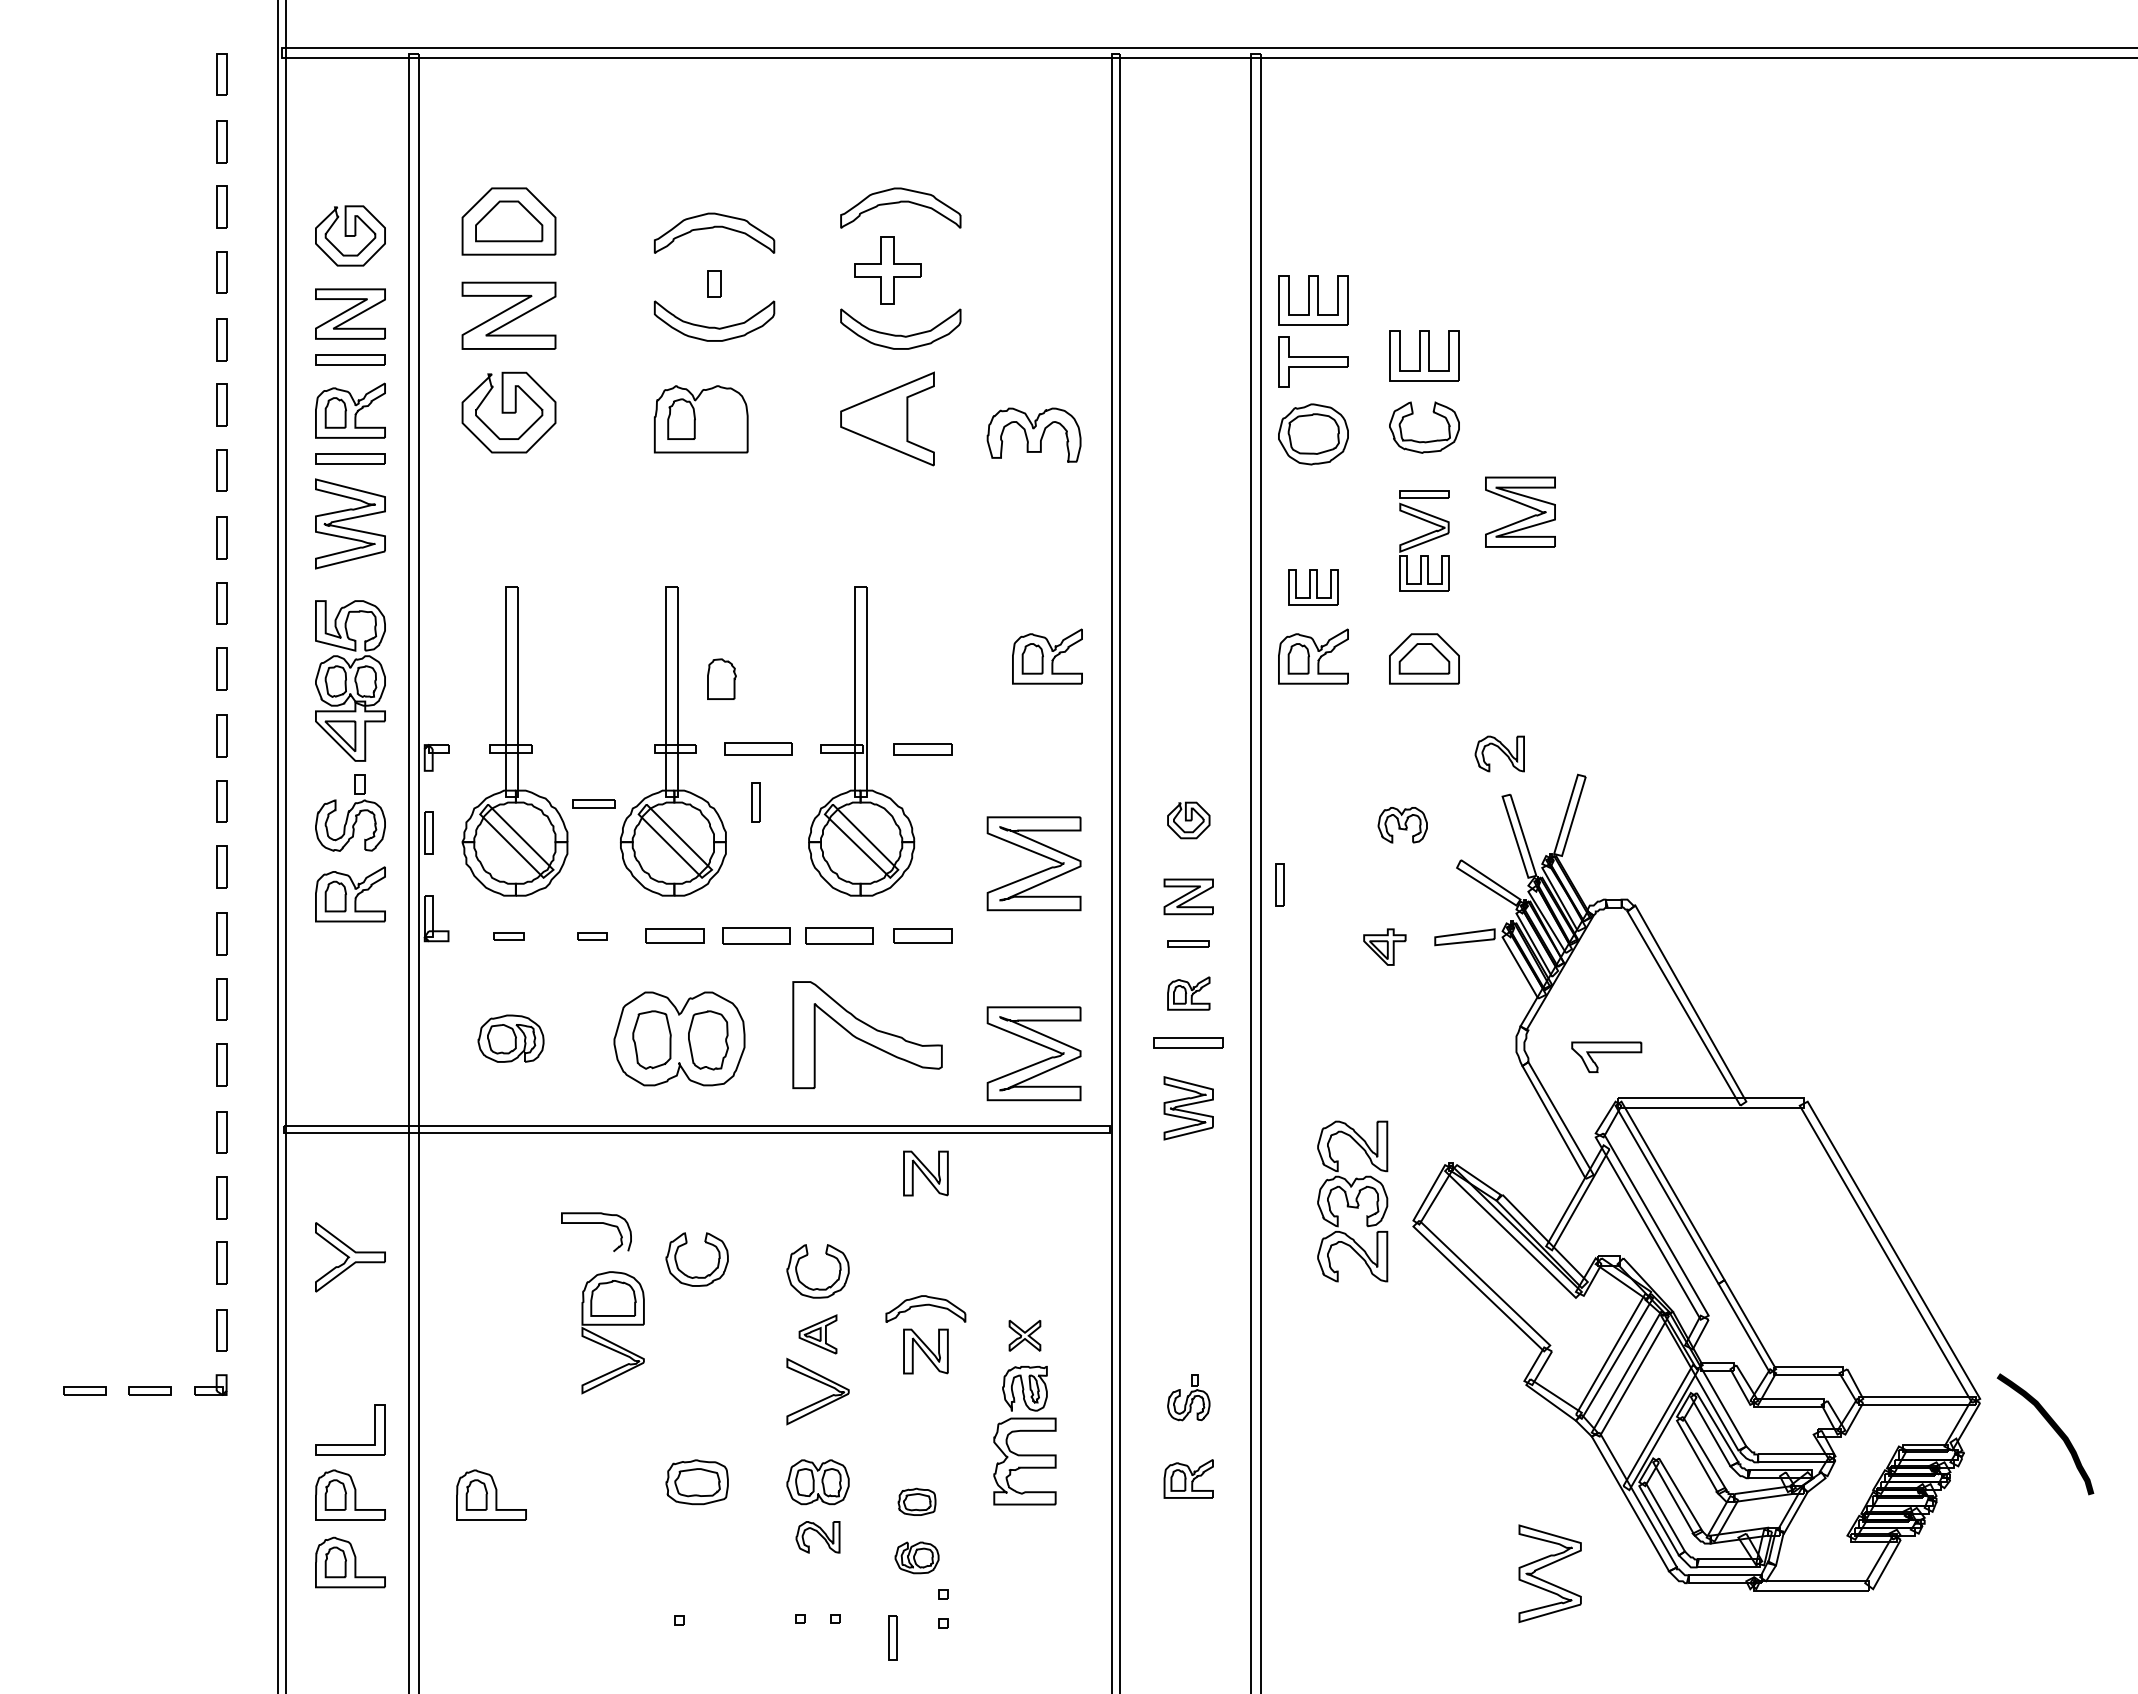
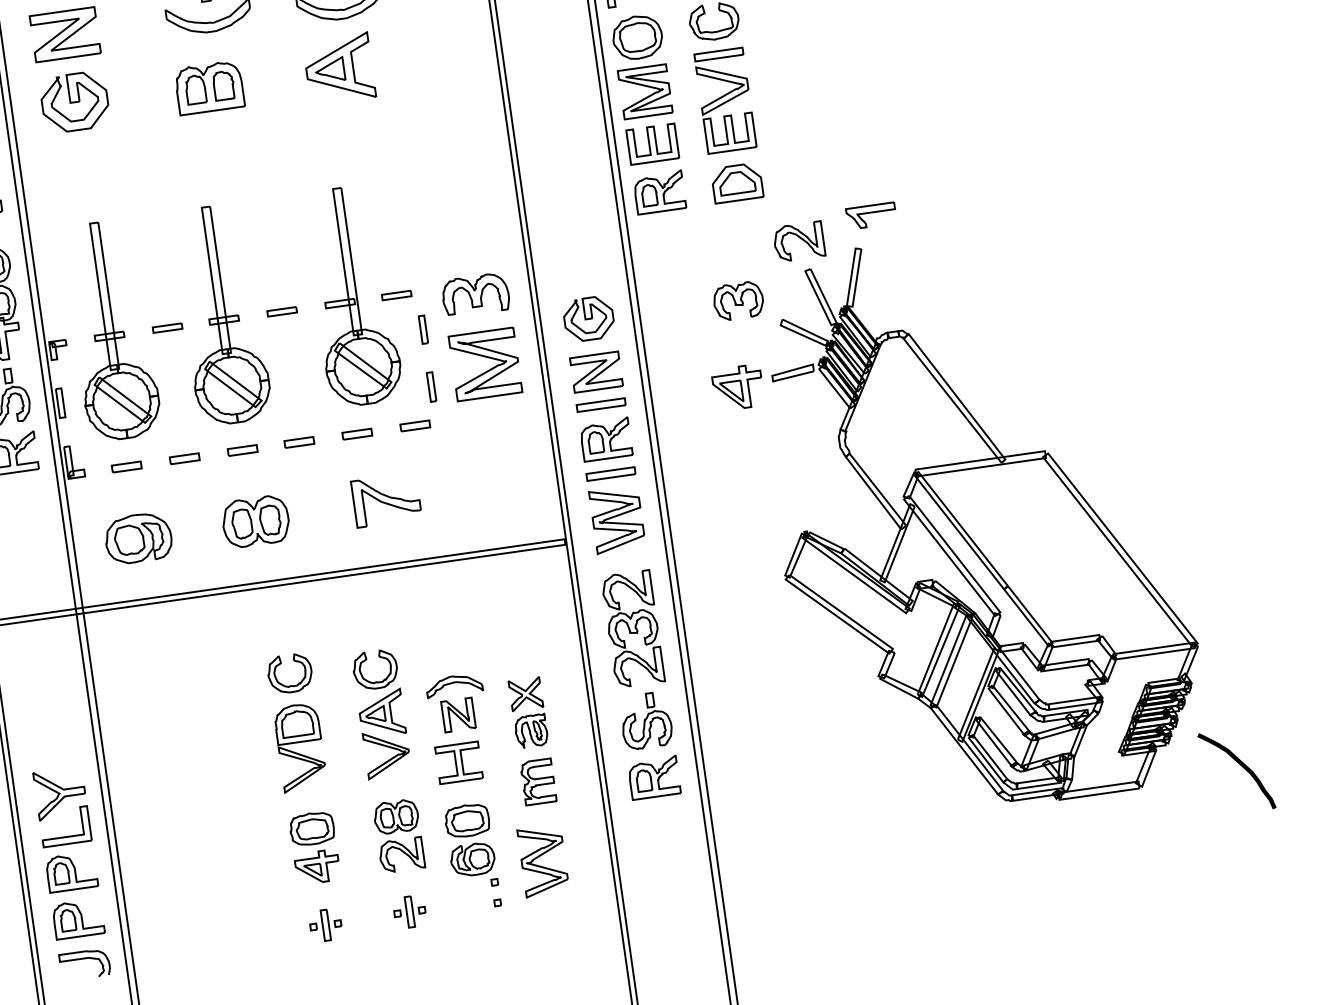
part: (874, 418) -> (330, 70), added
part: (1033, 434) -> (475, 294), moved
part: (1523, 505) -> (646, 86), moved
part: (1424, 540) -> (725, 100), size x1.43
part: (1313, 587) -> (652, 144), size x1.43
part: (1047, 656) -> (474, 218), removed
part: (721, 678) -> (223, 85), moved
part: (758, 748) -> (282, 311), size x0.62
part: (922, 748) -> (396, 295), size x0.71
part: (1499, 753) -> (798, 241), size x1.43
part: (755, 802) -> (423, 329), moved
part: (593, 803) -> (167, 327), moved
part: (1188, 820) -> (588, 318), size x1.67
part: (1402, 824) -> (738, 300), size x1.43
part: (1279, 884) -> (431, 386), moved
part: (1188, 896) -> (596, 371), size x1.43
part: (508, 935) -> (126, 466), size x1.43
part: (591, 935) -> (184, 458), size x1.43
part: (675, 935) -> (242, 449), size x0.71
part: (756, 935) -> (299, 441), size x0.62
part: (839, 935) -> (357, 433), size x0.62
part: (922, 935) -> (414, 425), size x0.71
part: (1188, 943) -> (601, 404), size x1.67
part: (1384, 946) -> (737, 387), size x1.67
part: (1188, 993) -> (605, 439), size x1.67
part: (867, 1034) -> (386, 499), size x0.62
part: (510, 1038) -> (138, 538), size x1.43
part: (679, 1038) -> (255, 521), size x0.71
part: (1606, 1056) -> (871, 215), moved
part: (1038, 1061) -> (508, 501), removed
part: (1188, 1107) -> (617, 518), size x1.43
part: (925, 1173) -> (440, 591), removed
part: (1352, 1201) -> (632, 629), moved
curve: (596, 1223) -> (84, 958), moved
part: (350, 1257) -> (60, 793), moved
part: (612, 1325) -> (299, 742), moved
part: (817, 1334) -> (381, 713), size x1.67
part: (1024, 1335) -> (525, 694), size x1.43
part: (1188, 1397) -> (646, 721), size x1.67
part: (916, 1418) -> (458, 762), added
curve: (2051, 1427) -> (1240, 765), moved
part: (1024, 1461) -> (538, 781), size x0.71
part: (1188, 1478) -> (654, 777), size x1.43
part: (491, 1494) -> (169, 857), removed
part: (916, 1501) -> (466, 820), size x1.67
part: (696, 1537) -> (317, 867), added
part: (817, 1537) -> (401, 855), size x1.43
part: (916, 1557) -> (472, 859), size x1.43
part: (1545, 1567) -> (539, 857), moved
part: (705, 1620) -> (331, 924), added
part: (892, 1637) -> (409, 911), moved

